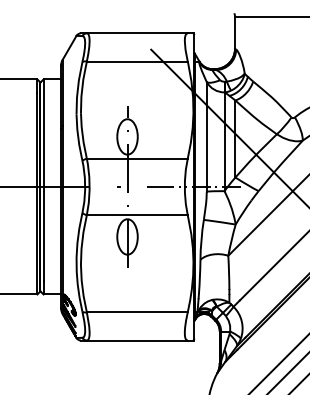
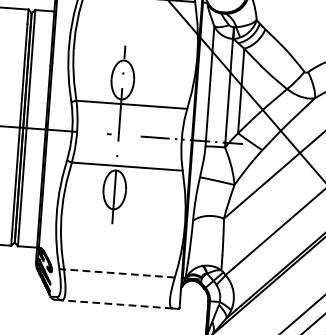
line: (136, 312) -> (118, 273), solid -> dashed
line: (136, 340) -> (116, 304), solid -> dashed

